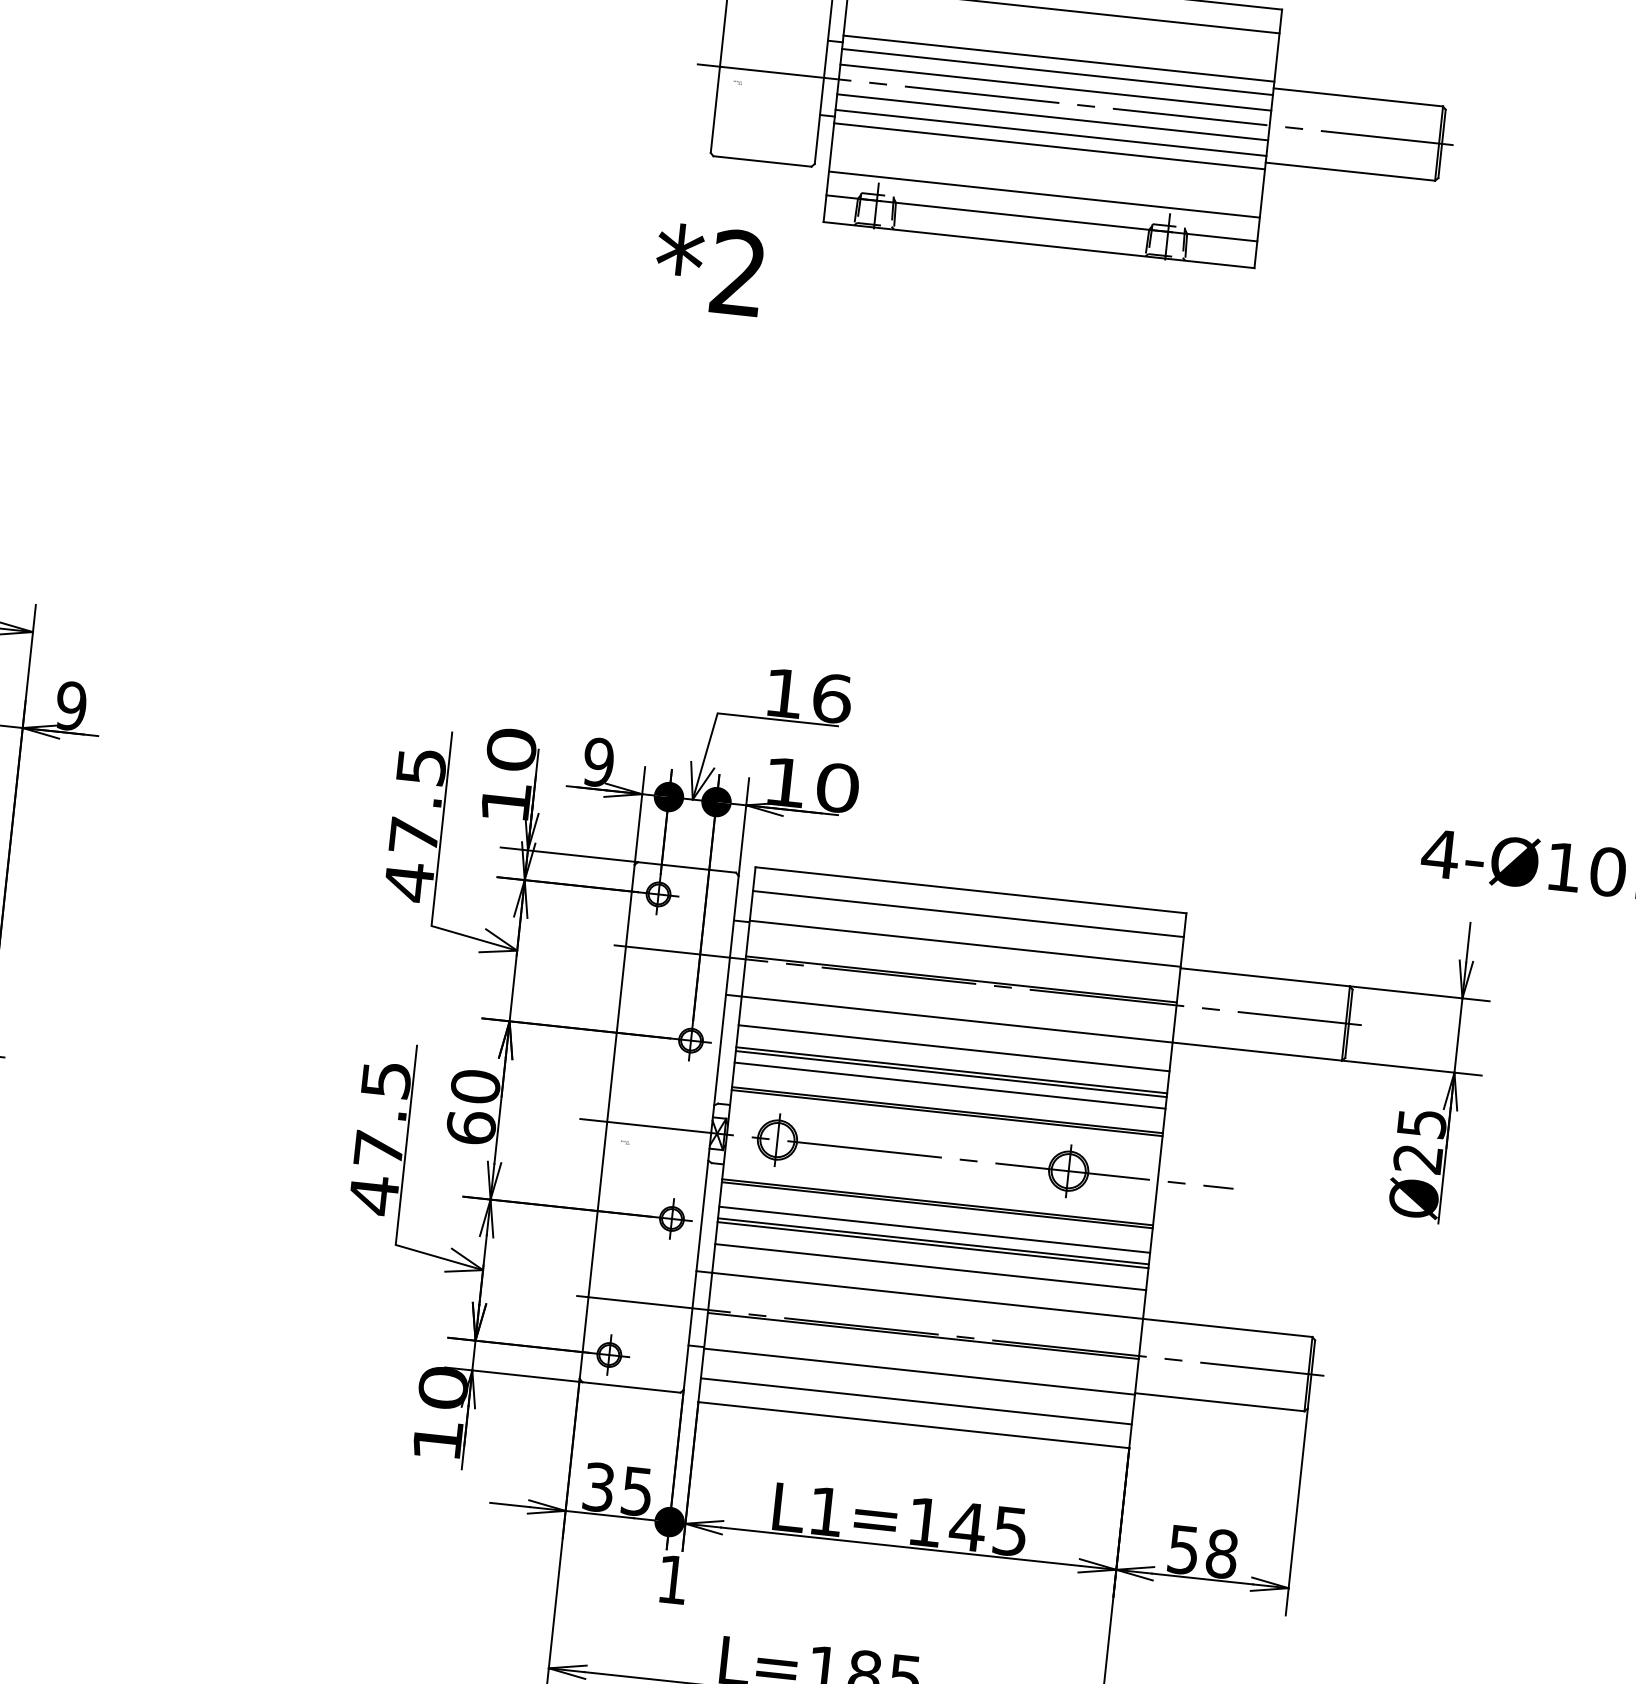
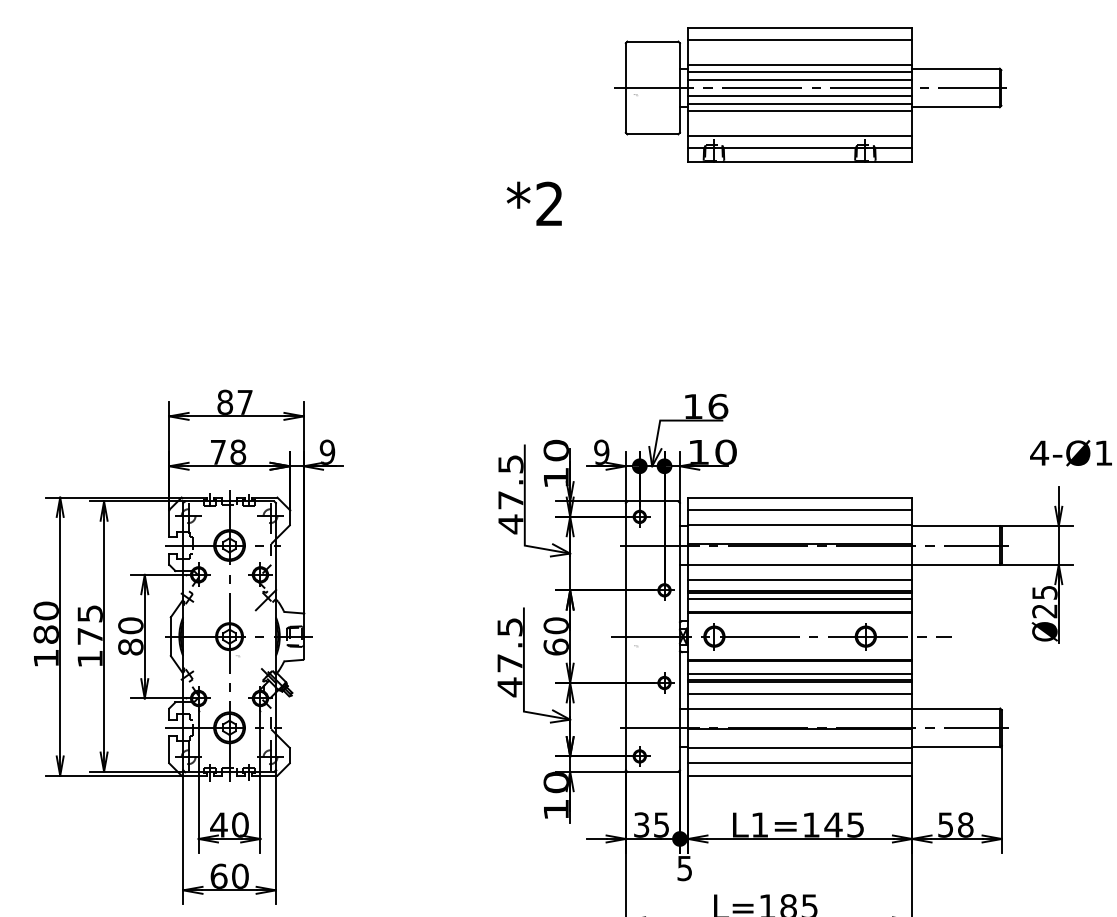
text: (707, 268) -> (533, 203), moved
text: (672, 1579) -> (684, 868), 1 -> 5

